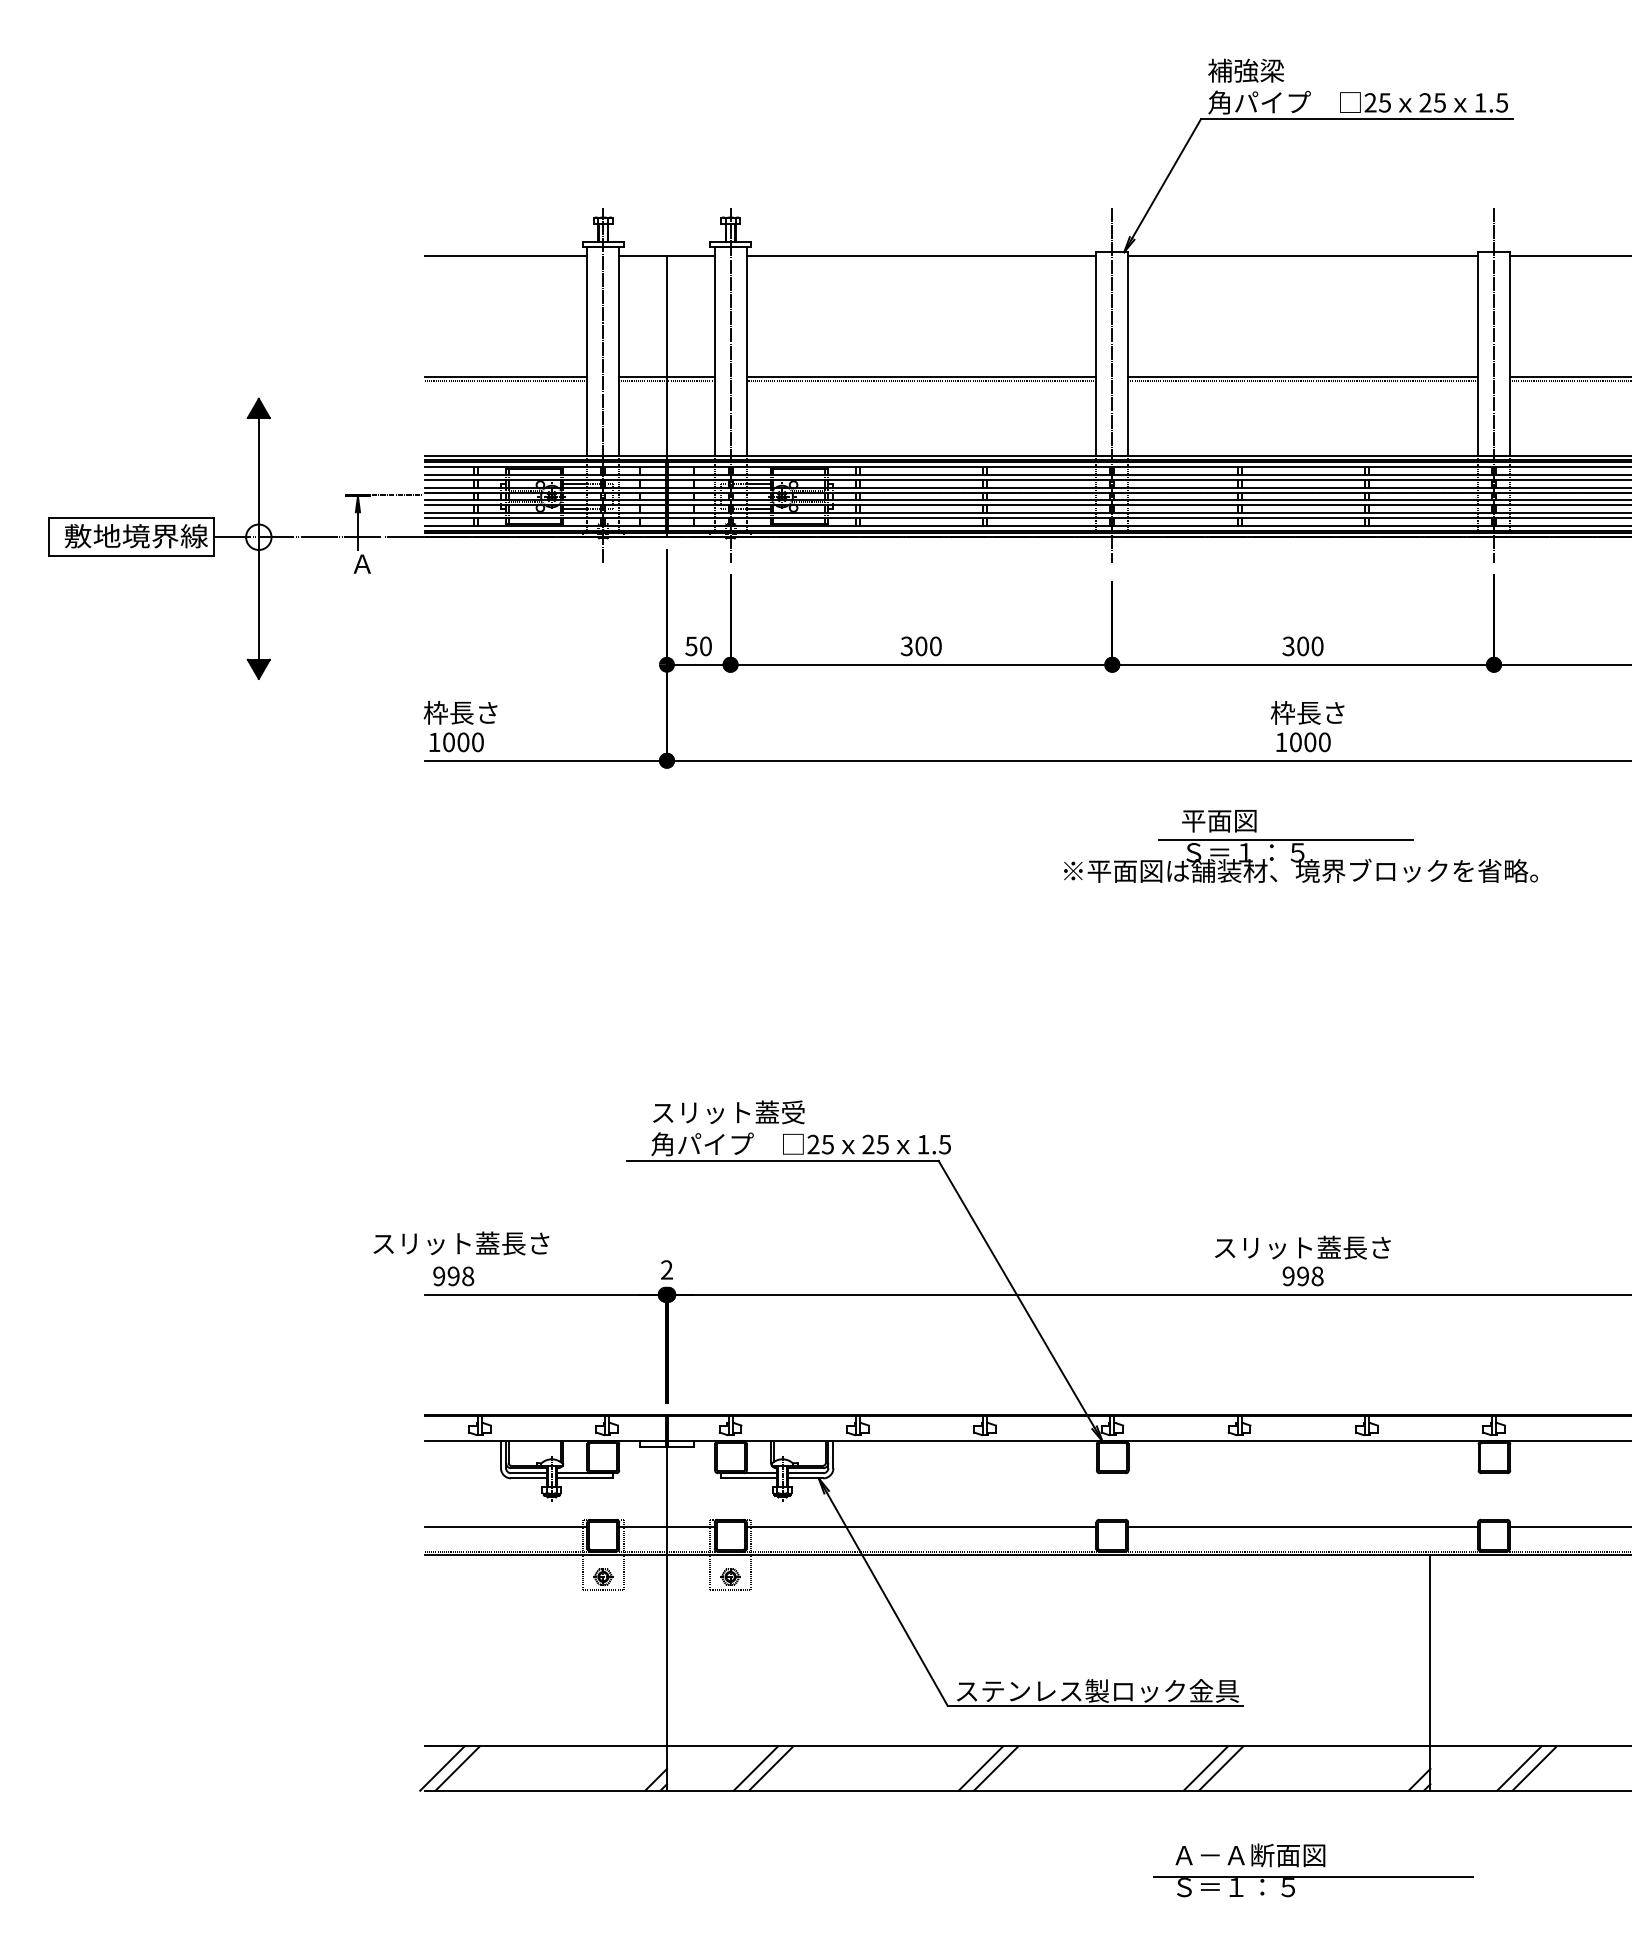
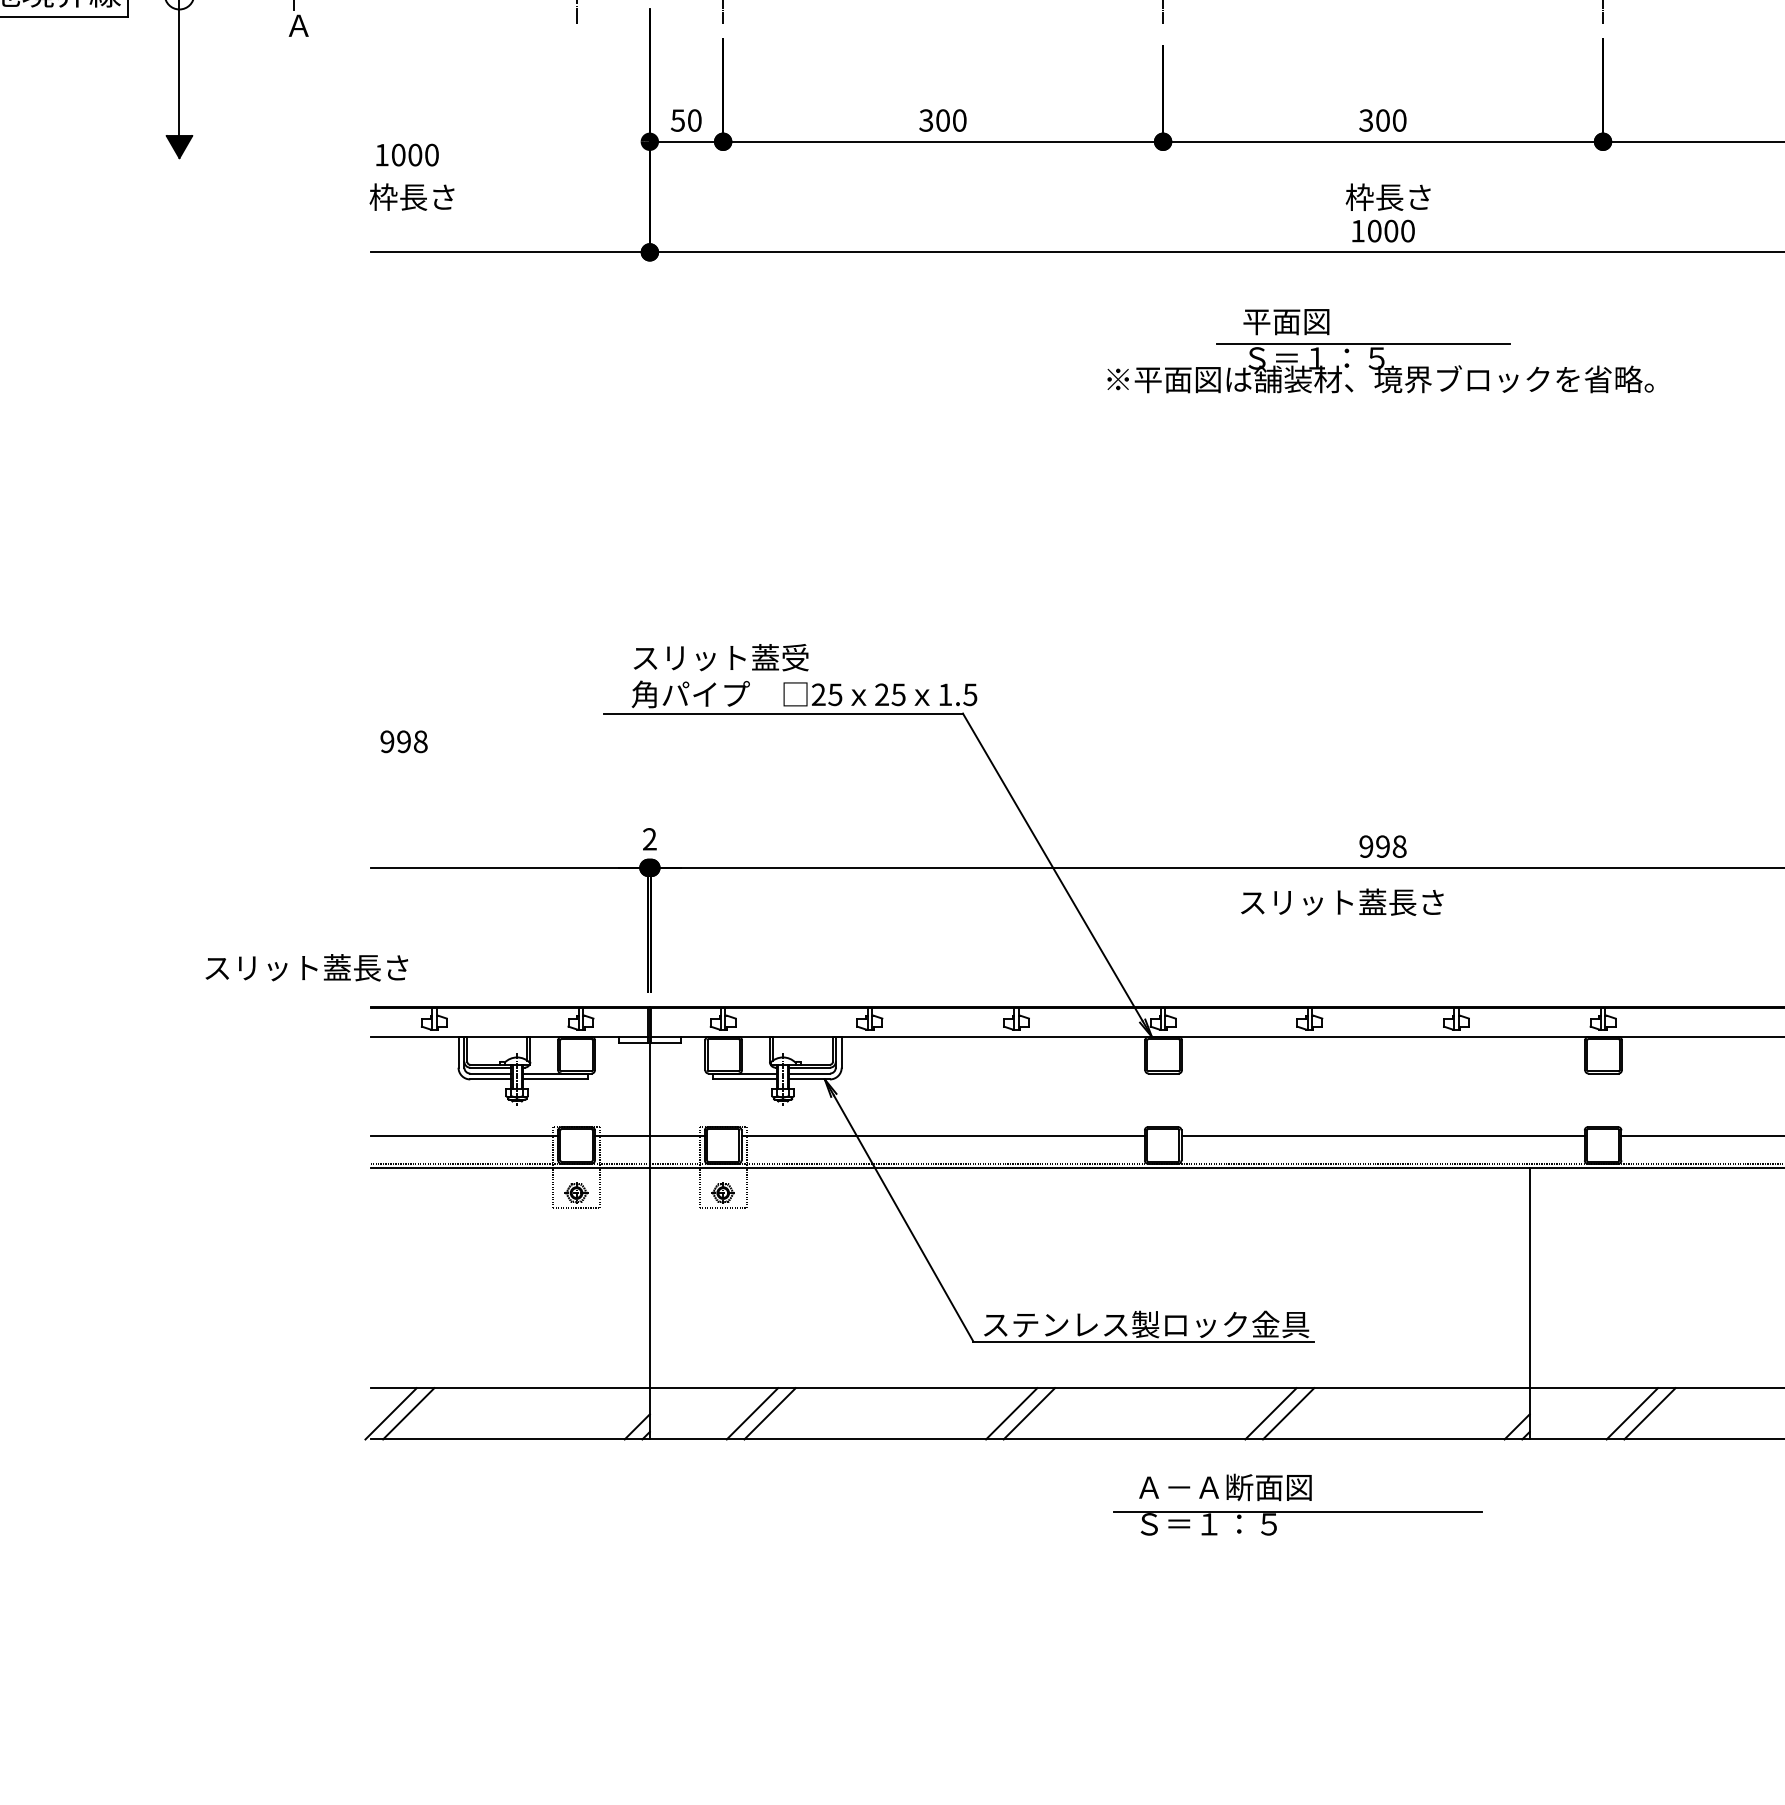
text: (456, 742) -> (407, 155), moved
text: (461, 1243) -> (307, 967), moved
text: (1302, 1247) -> (1341, 902), moved
text: (453, 1276) -> (403, 741), moved
part: (1313, 1870) -> (1298, 1504), moved

